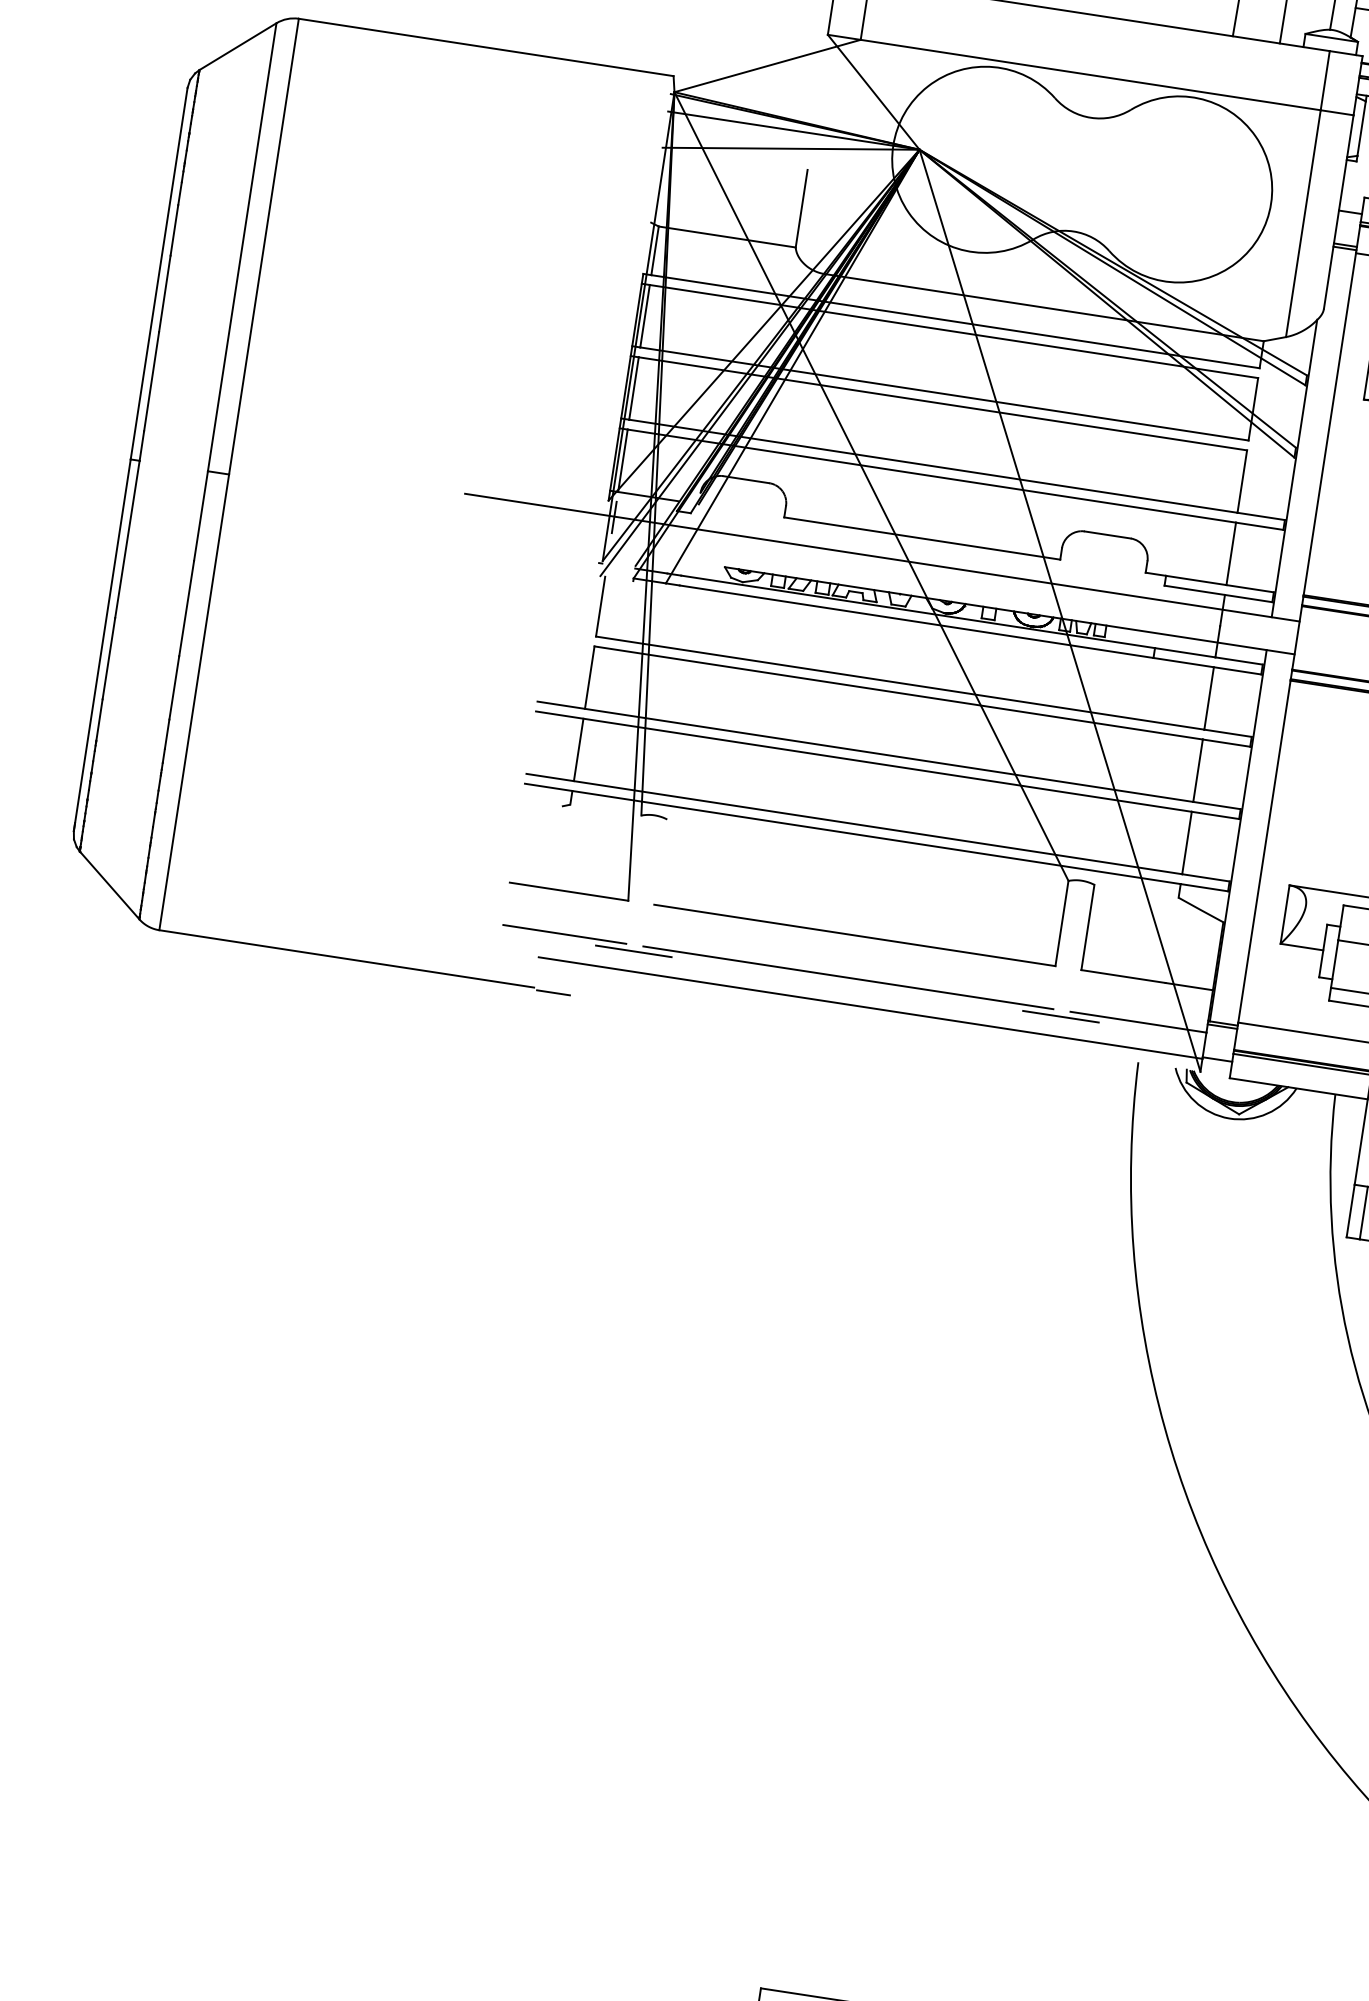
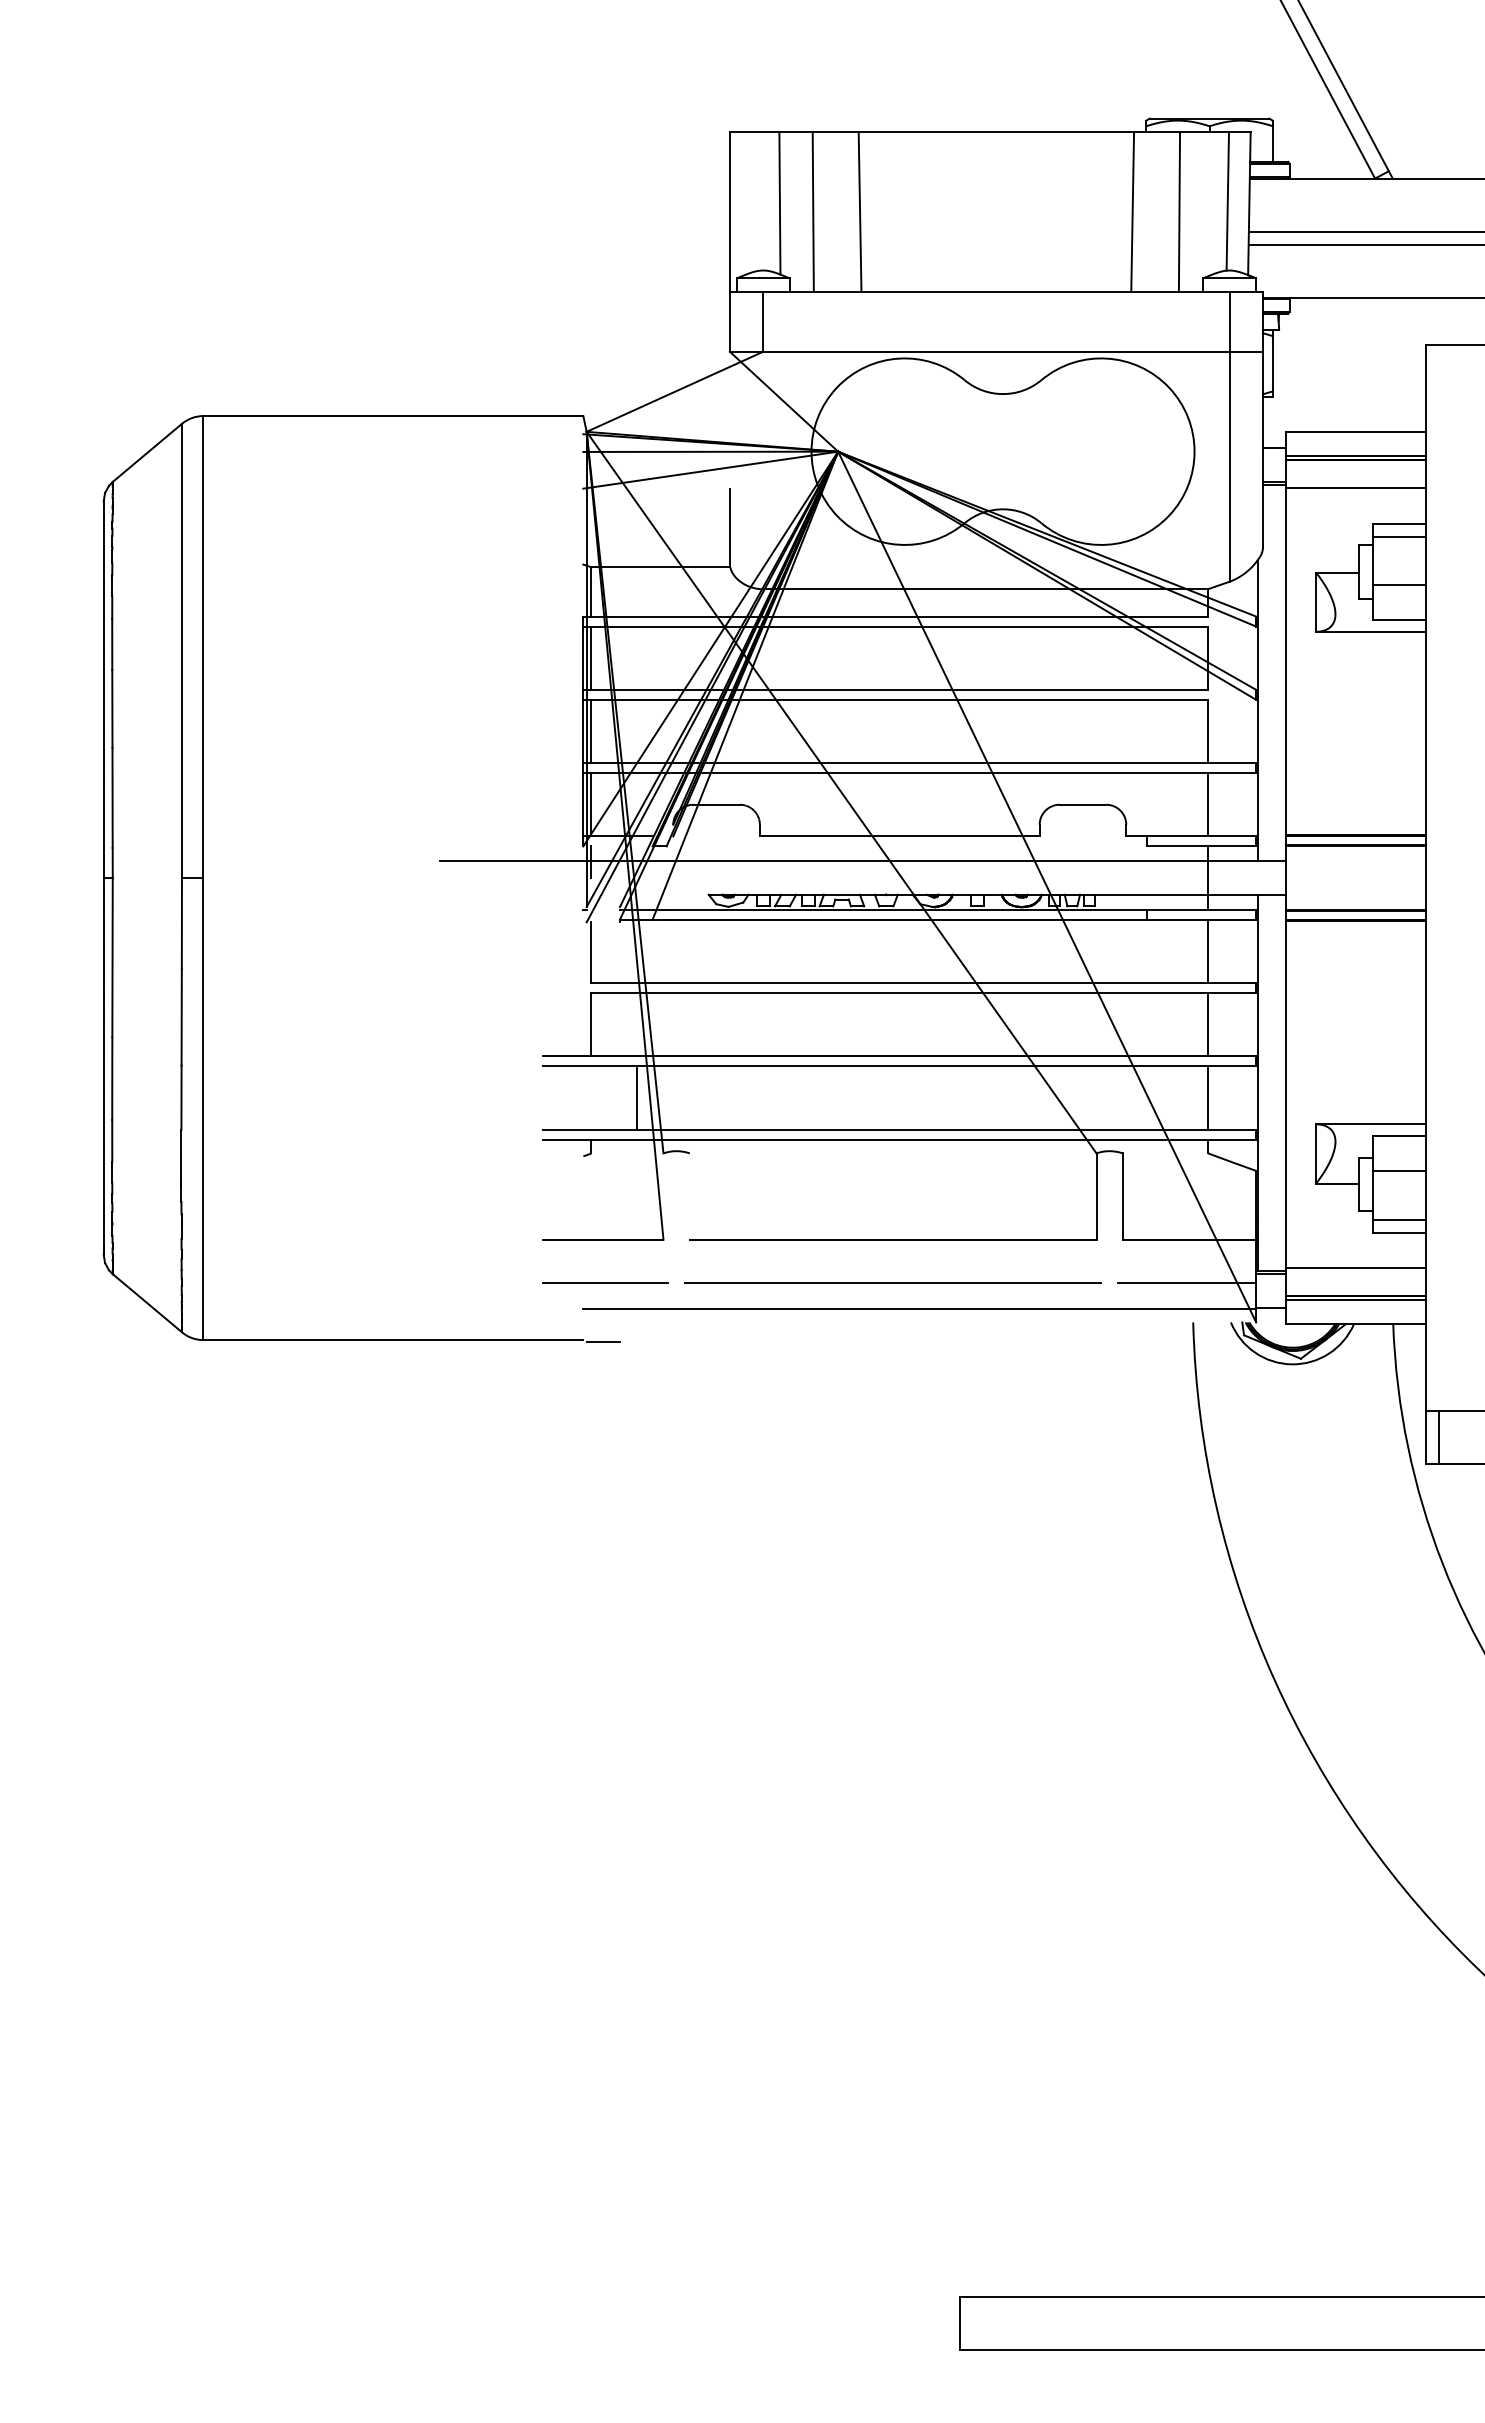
line: (578, 749) -> (637, 1097), moved
line: (633, 951) -> (676, 1289), removed
line: (1060, 1017) -> (1109, 1289), removed

